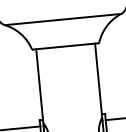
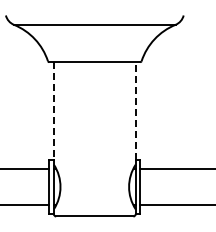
line: (98, 78) -> (135, 110), solid -> dashed
line: (39, 84) -> (53, 111), solid -> dashed

